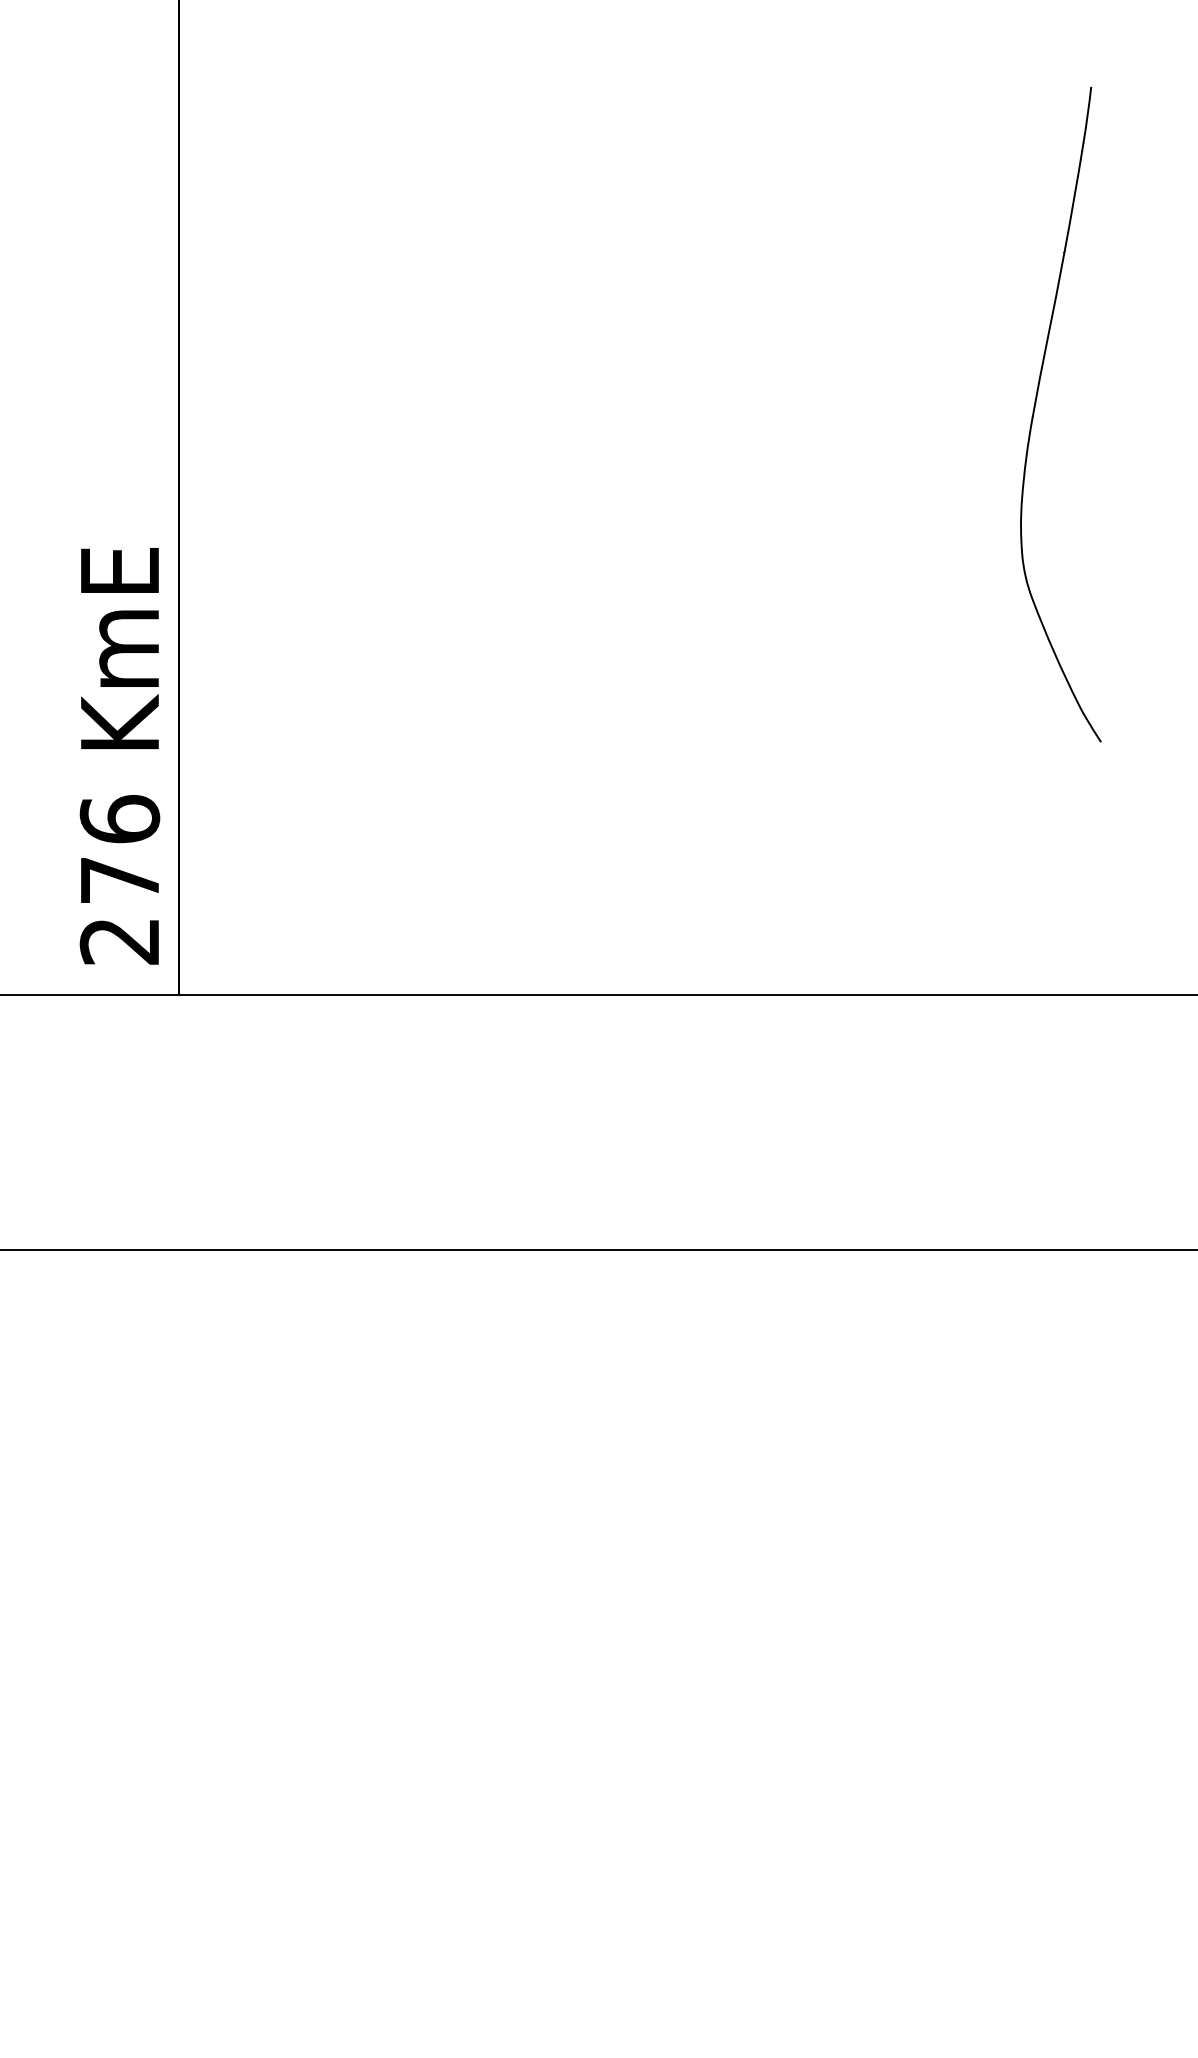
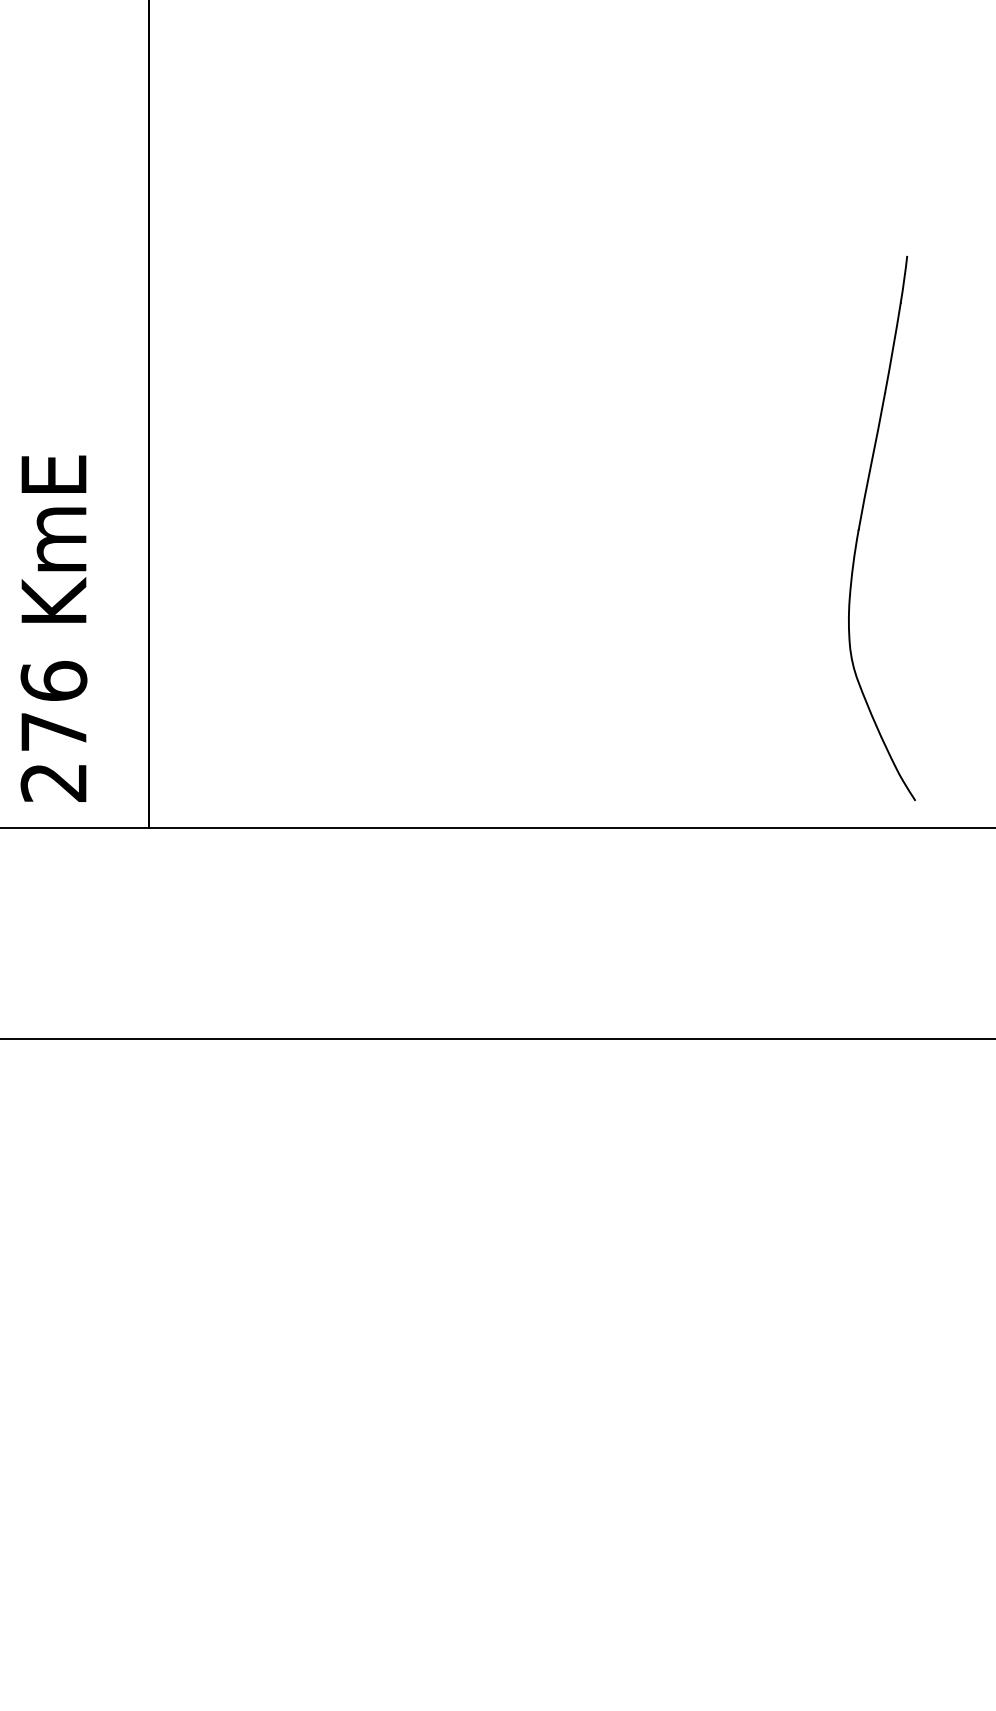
curve: (1035, 408) -> (860, 523), moved
text: (119, 756) -> (53, 628), moved

